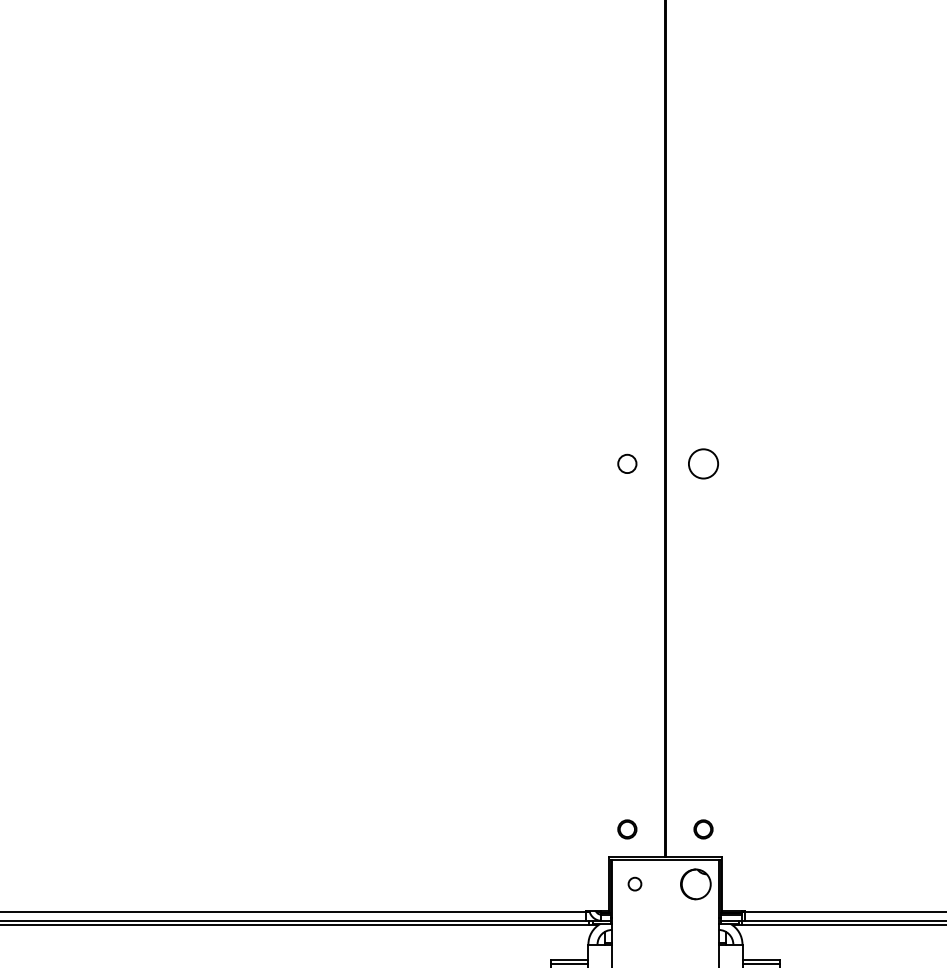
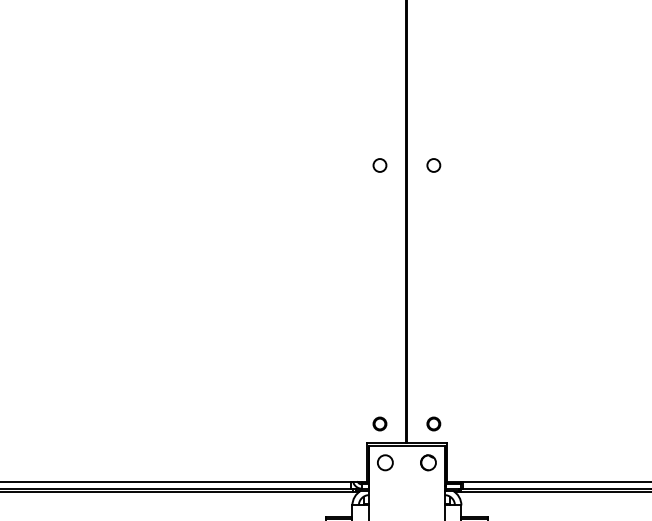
circle: (703, 463) -> (433, 165), size x0.62
circle: (634, 883) -> (385, 462), size x1.67
circle: (695, 883) -> (428, 462), size x0.71

